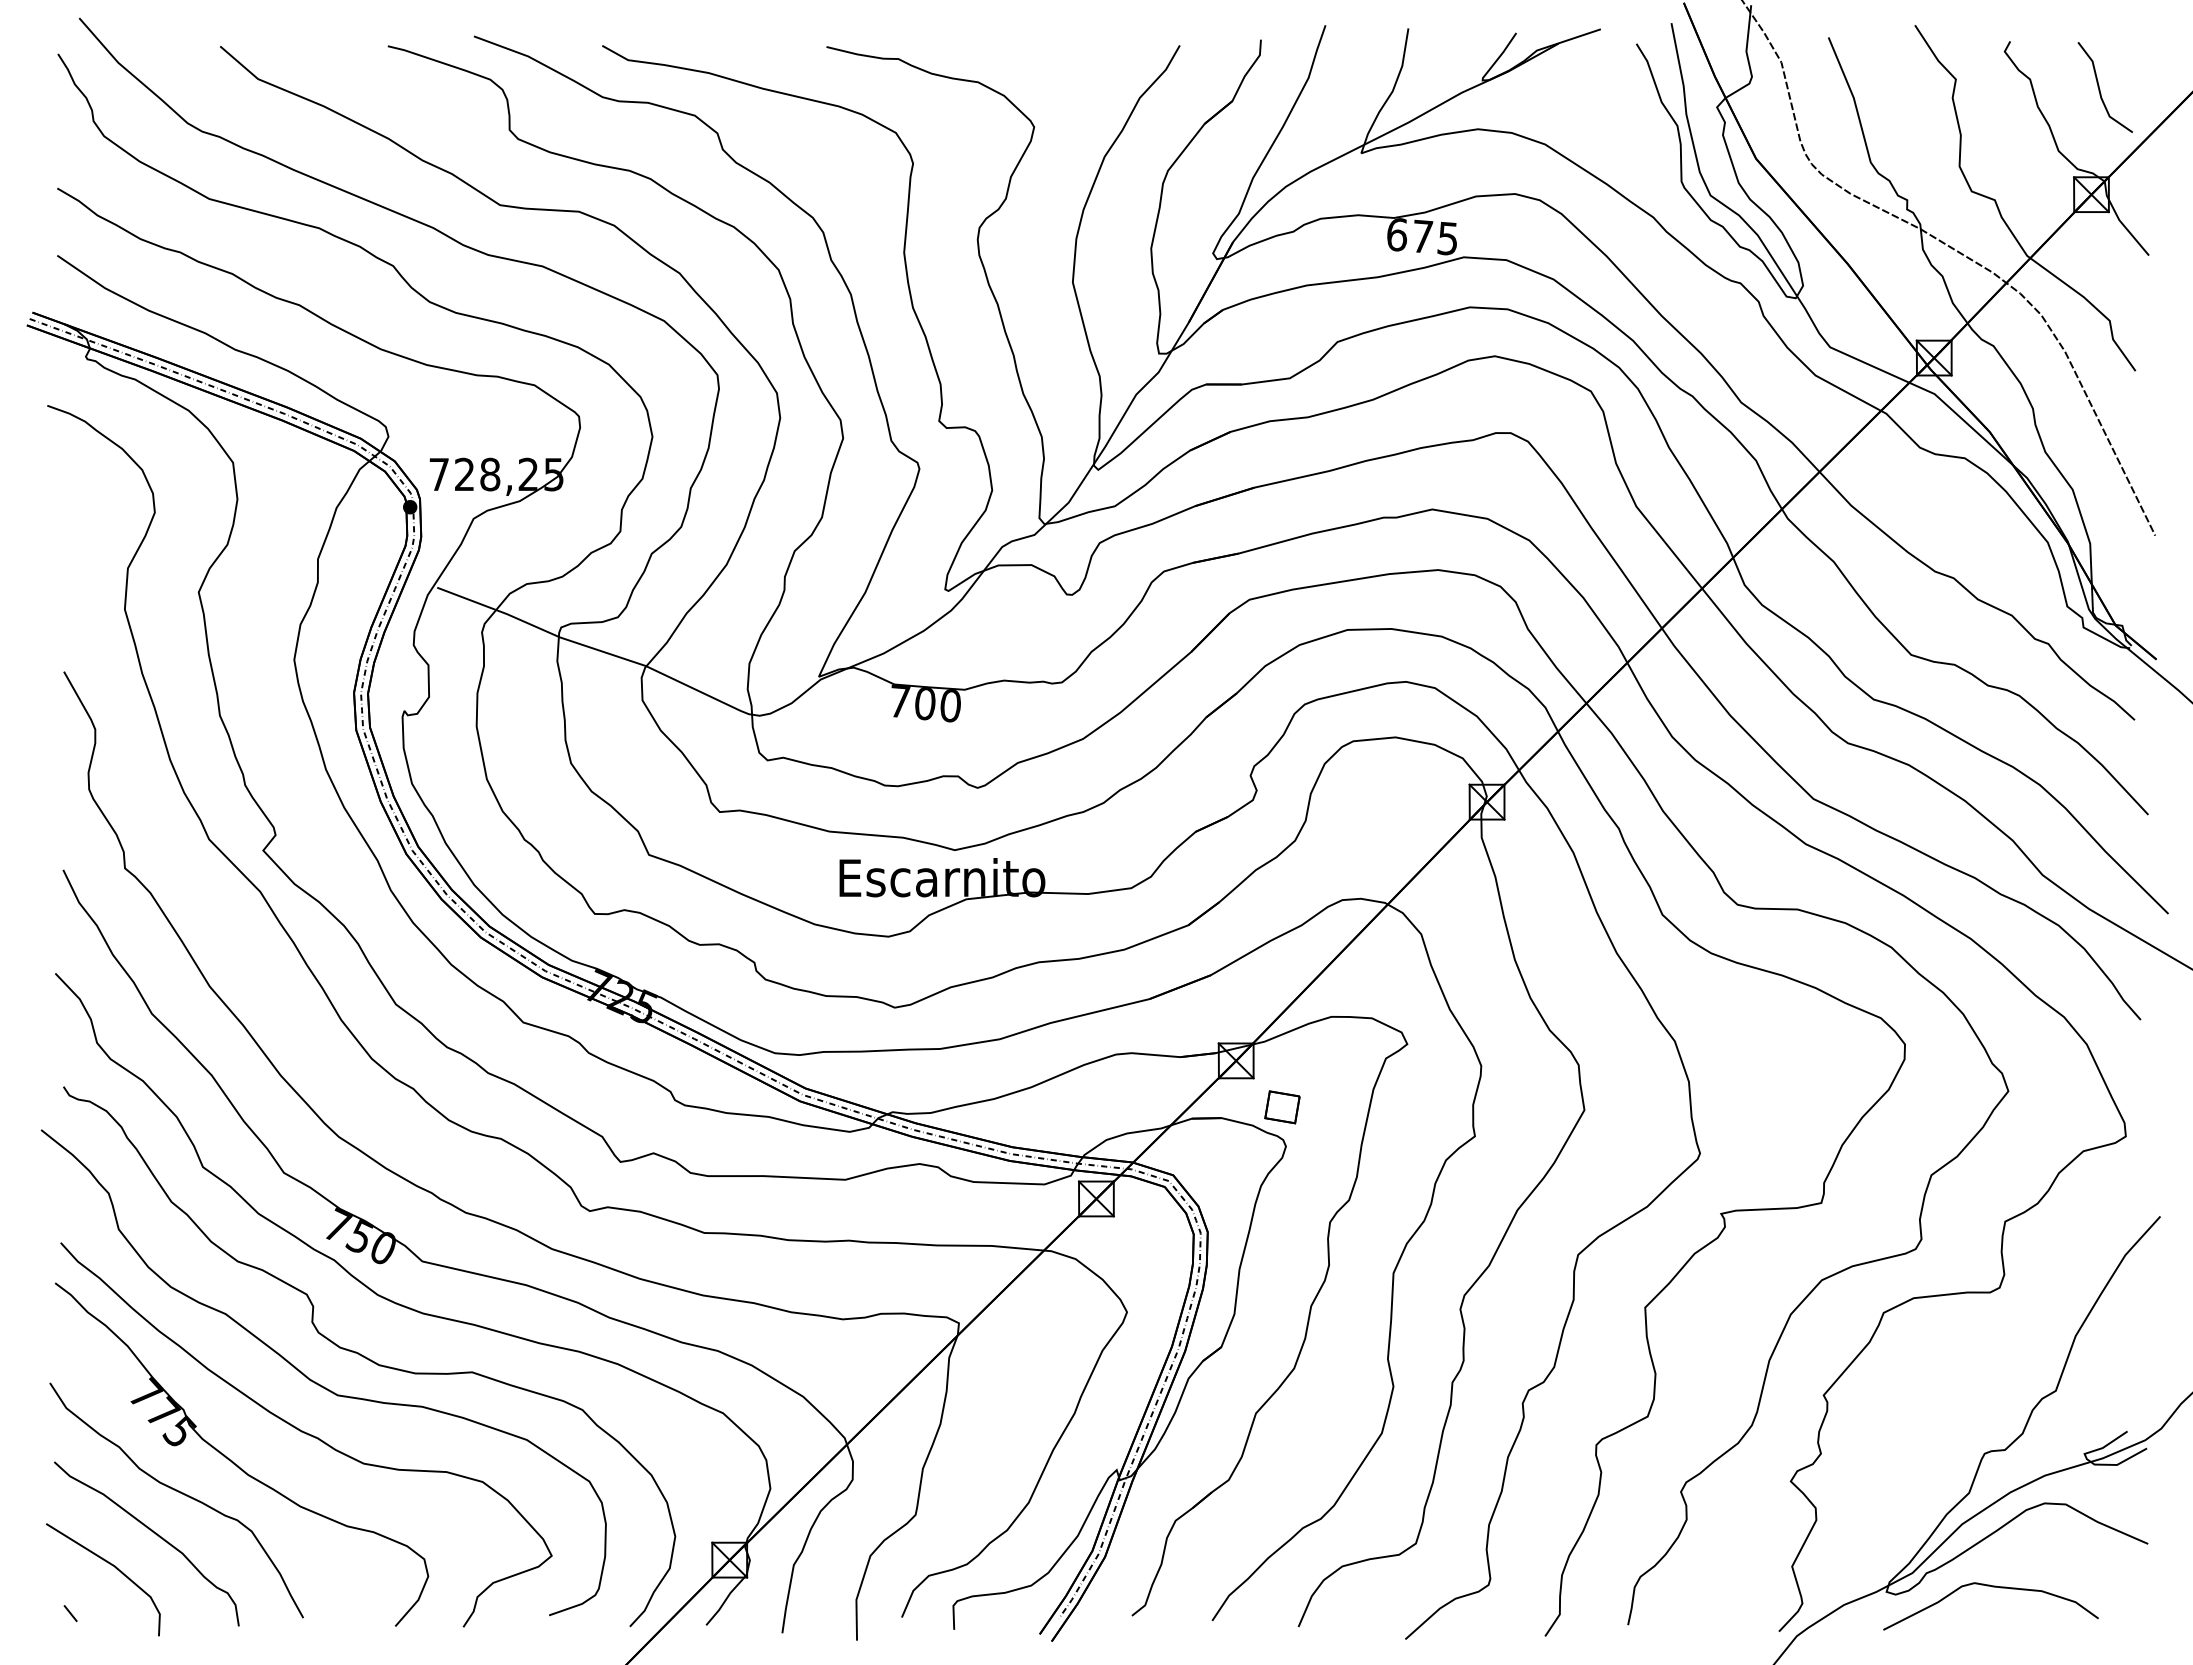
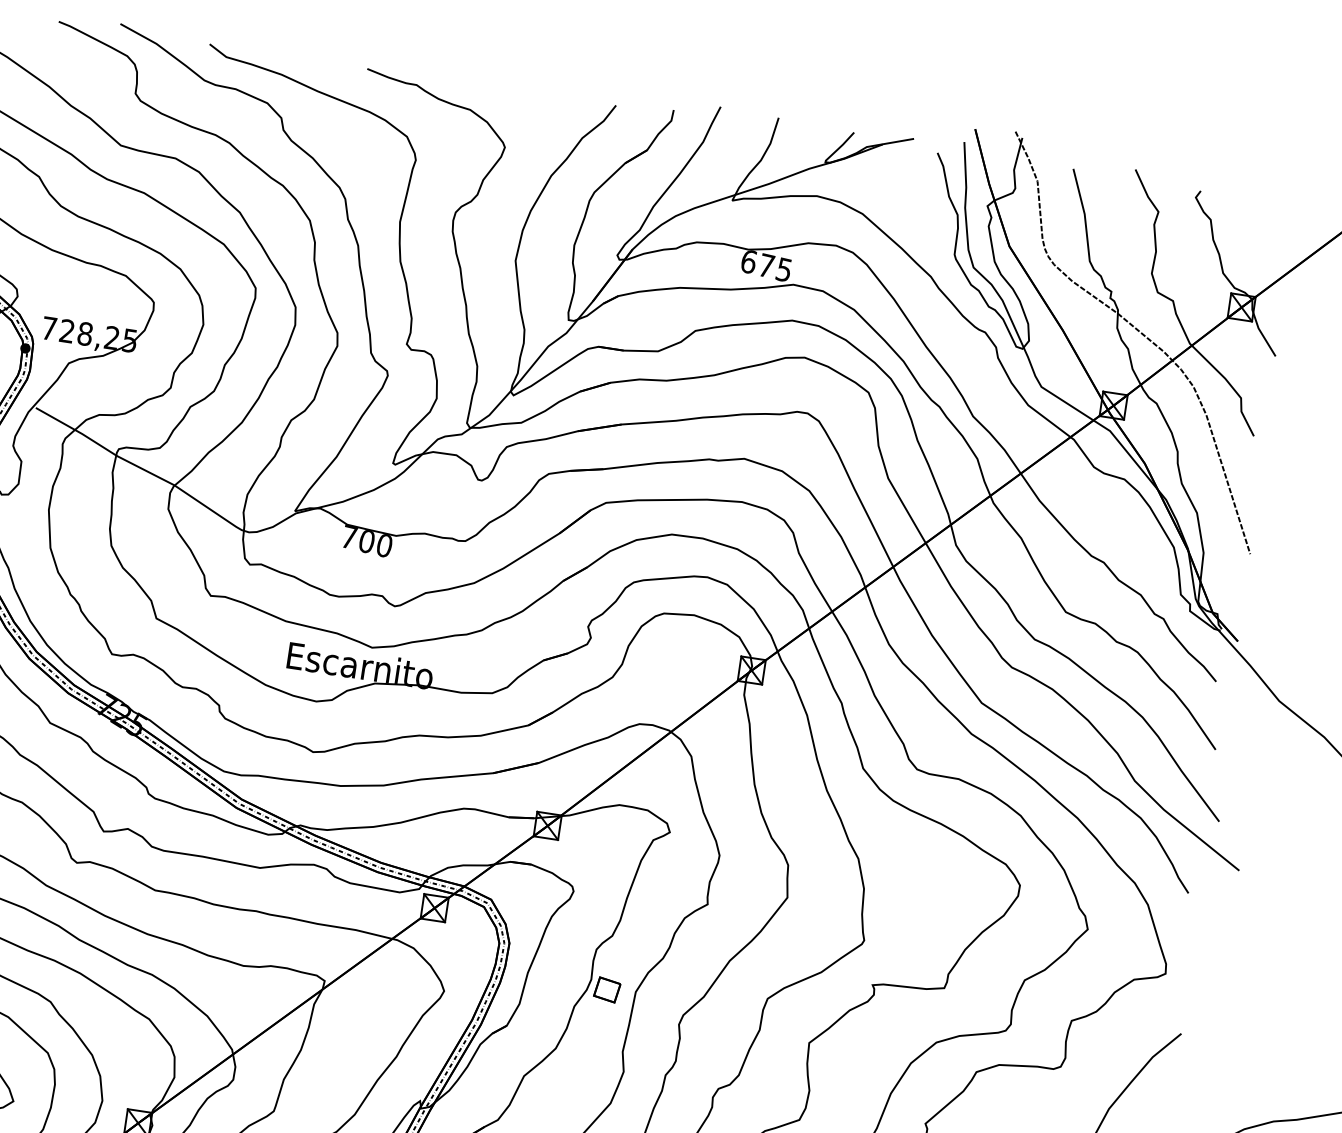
line: (2100, 89) -> (1259, 234), removed
part: (1282, 1107) -> (607, 990), moved

